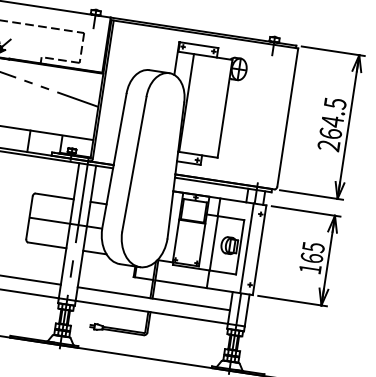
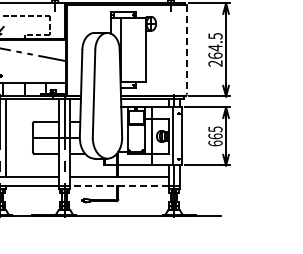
line: (287, 117) -> (186, 49), solid -> dashed
text: (310, 269) -> (215, 143), 165 -> 665
line: (150, 312) -> (118, 186), solid -> dashed

